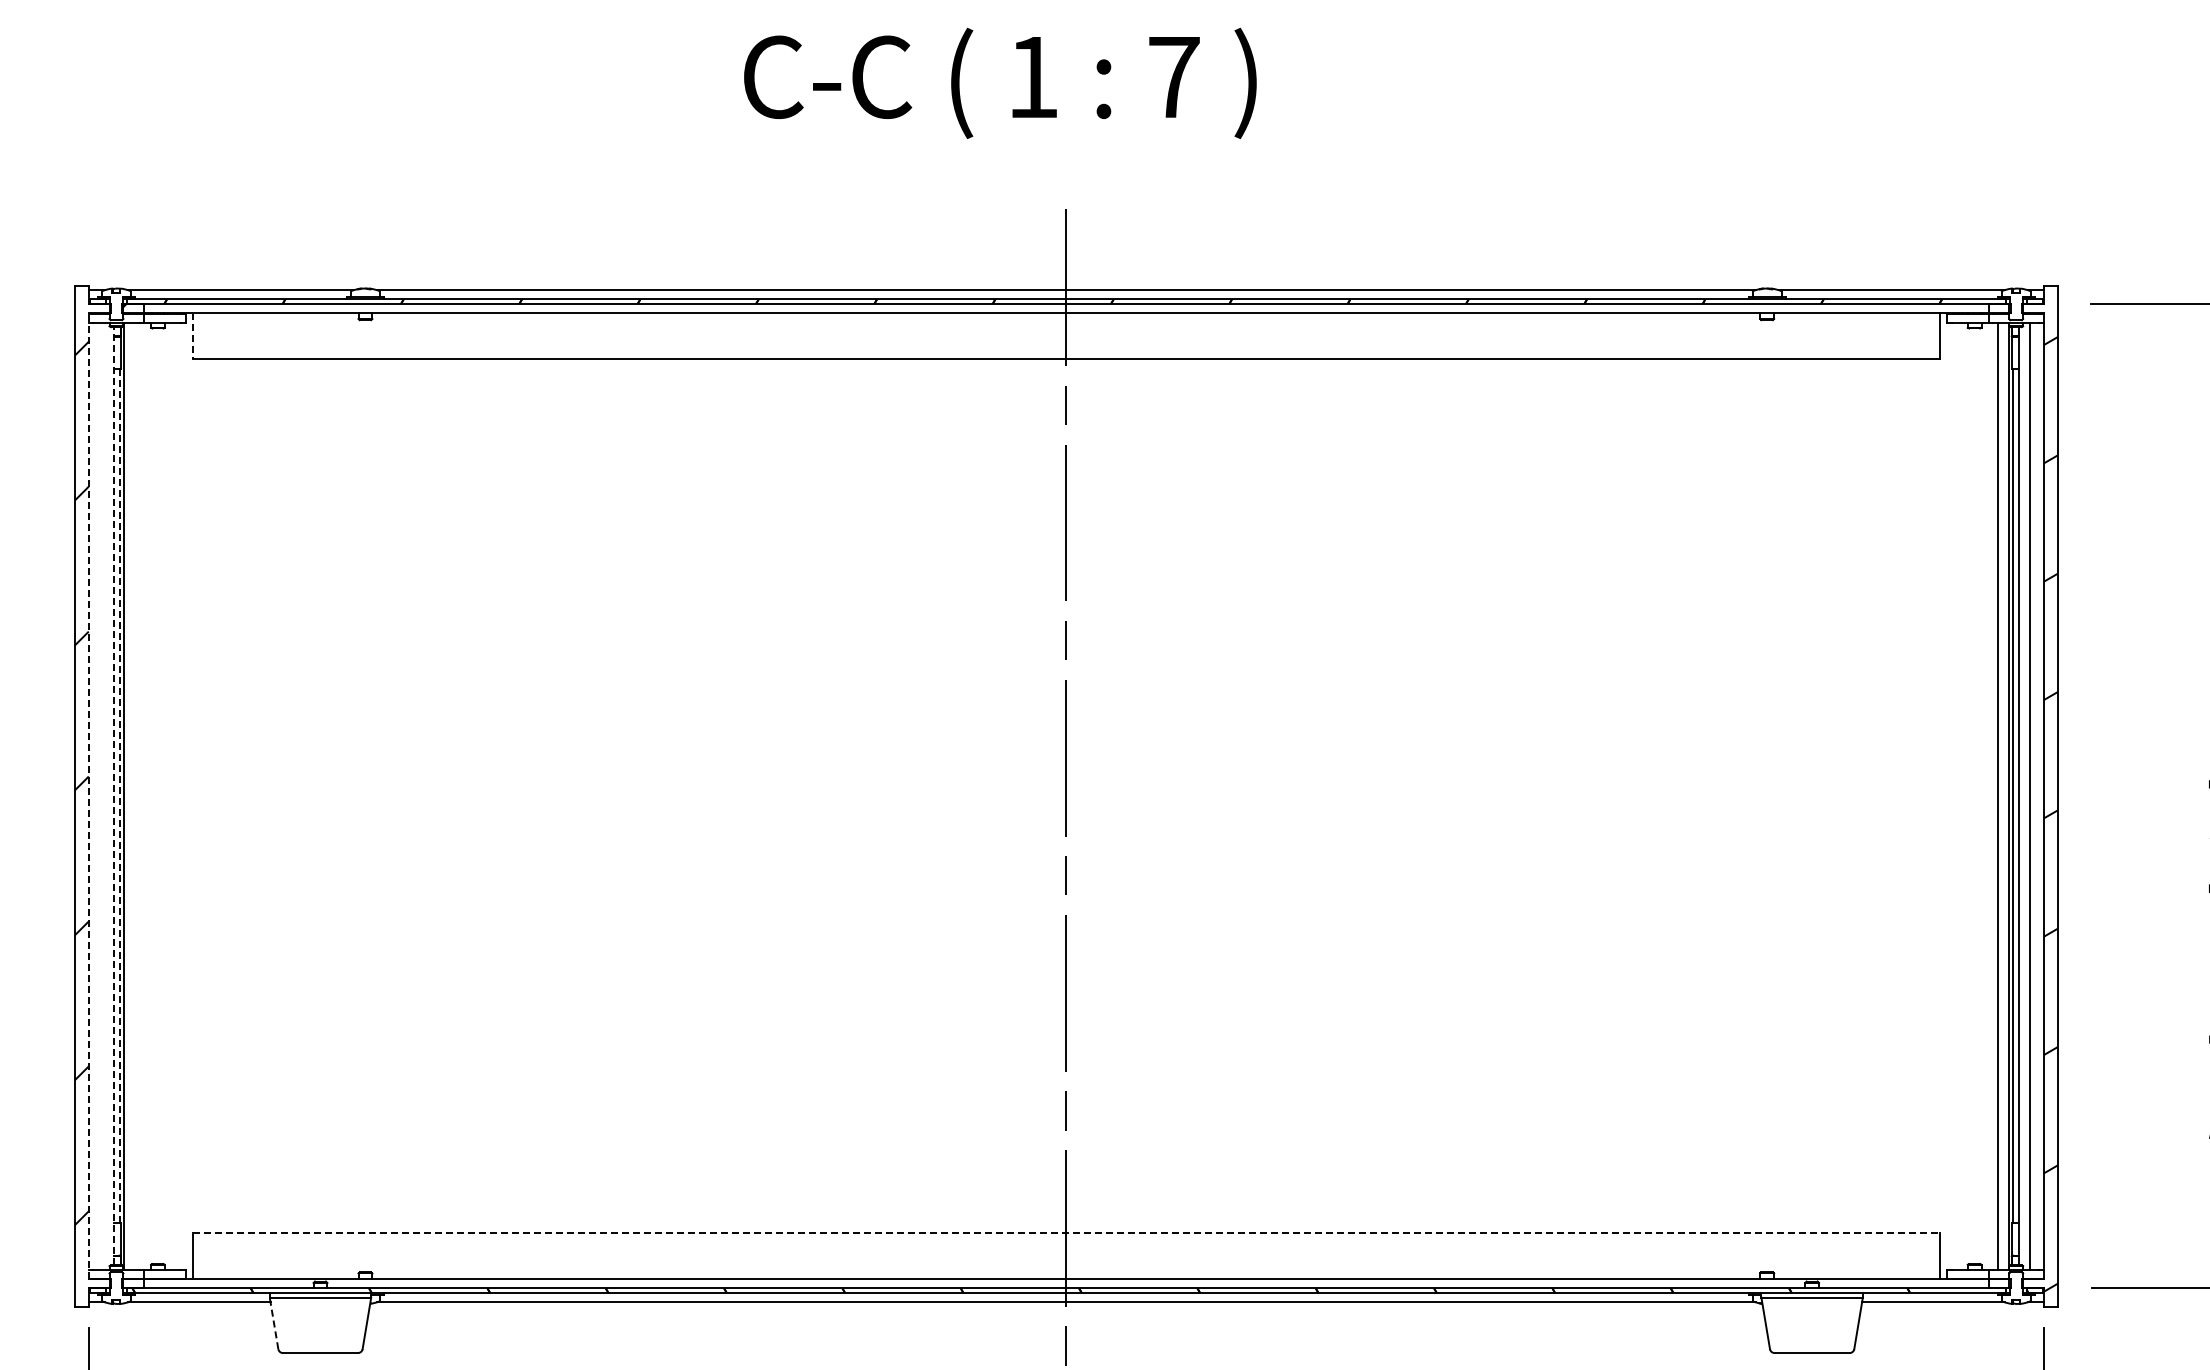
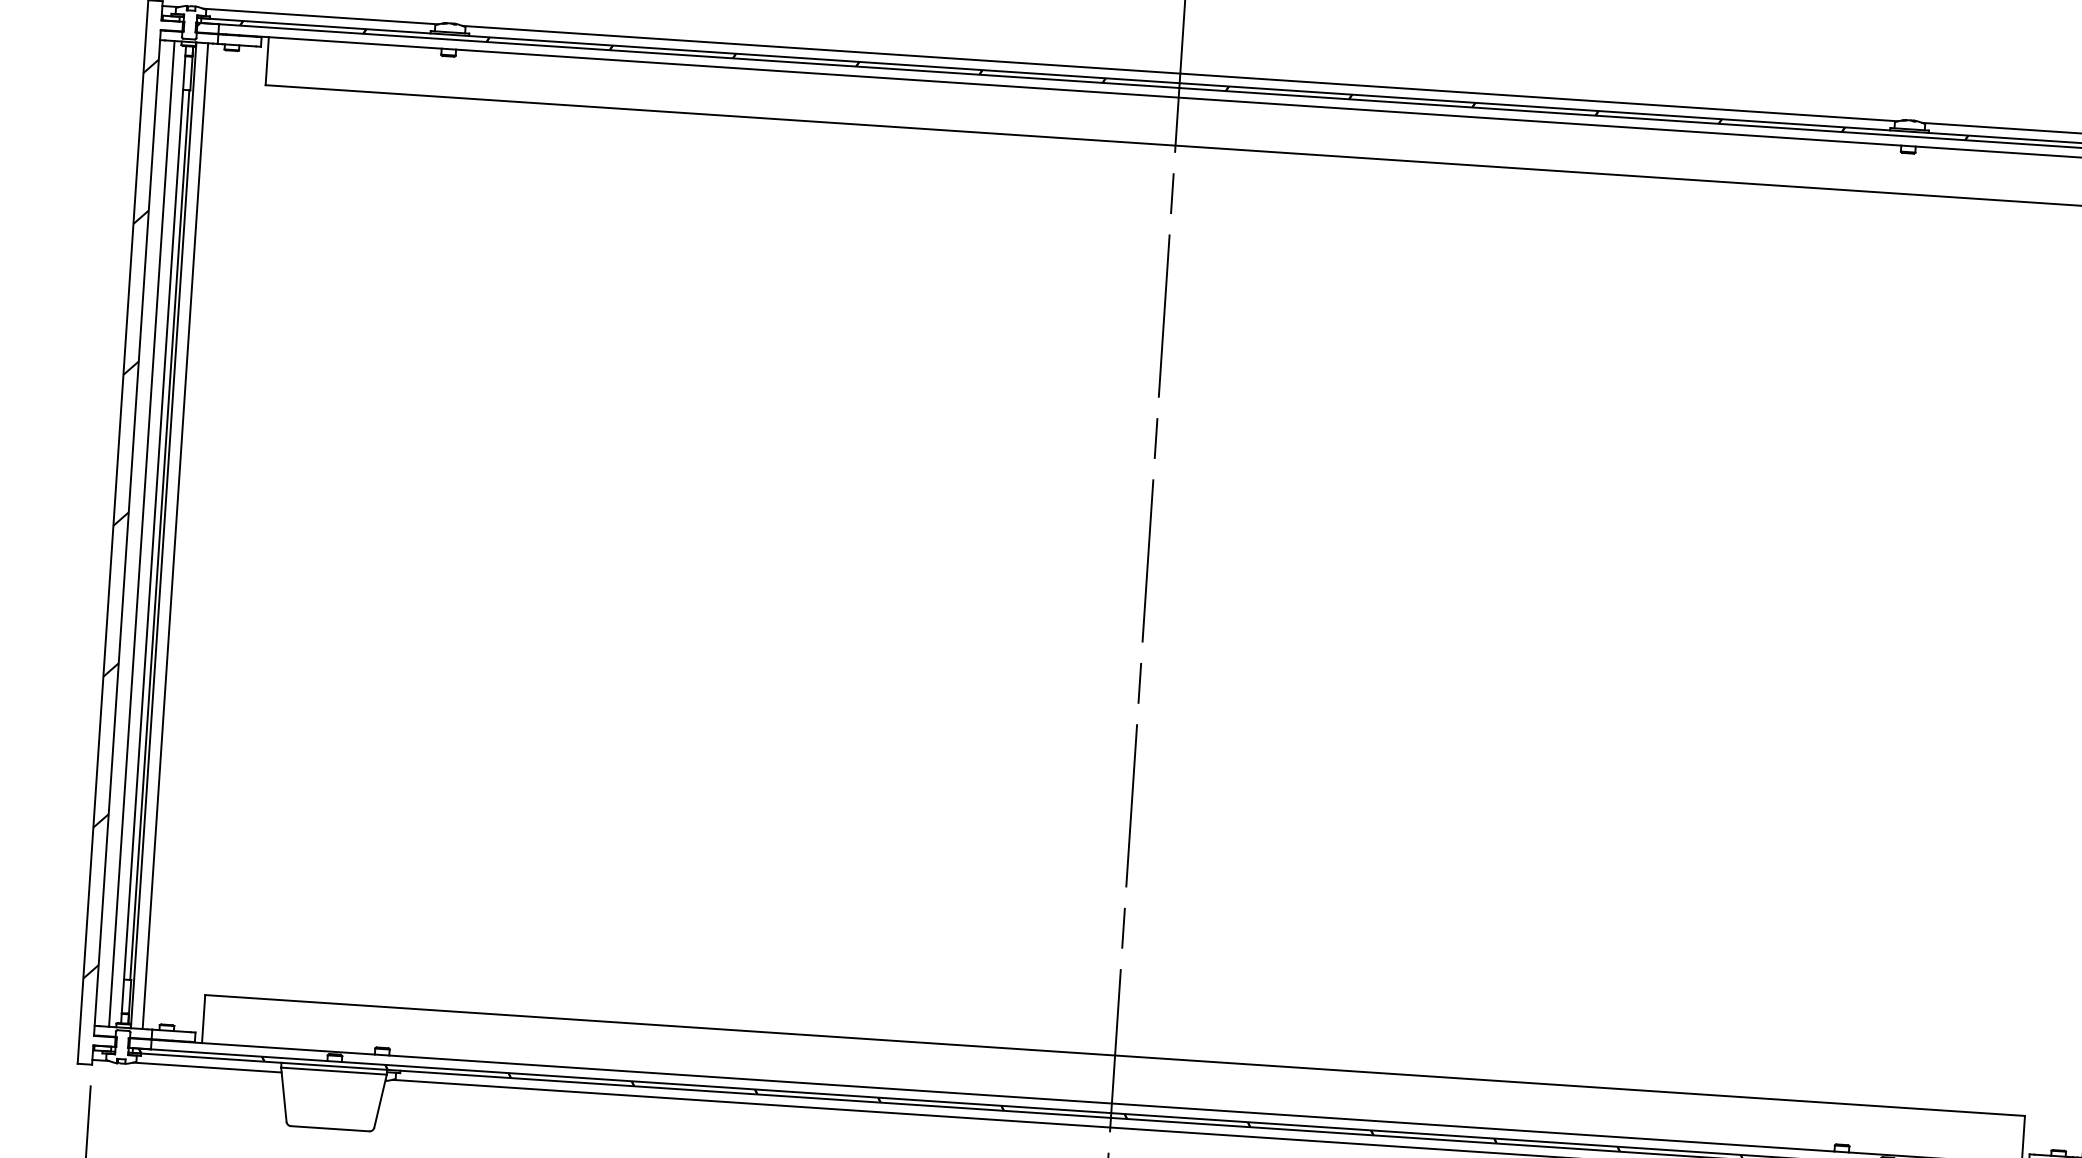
line: (192, 336) -> (267, 61), dashed -> solid
line: (102, 795) -> (141, 533), added
line: (113, 795) -> (153, 533), dashed -> solid
line: (119, 795) -> (159, 534), dashed -> solid
line: (134, 795) -> (175, 535), added
line: (88, 796) -> (127, 533), dashed -> solid
line: (1066, 1233) -> (1115, 1055), dashed -> solid
line: (273, 1322) -> (283, 1093), dashed -> solid

